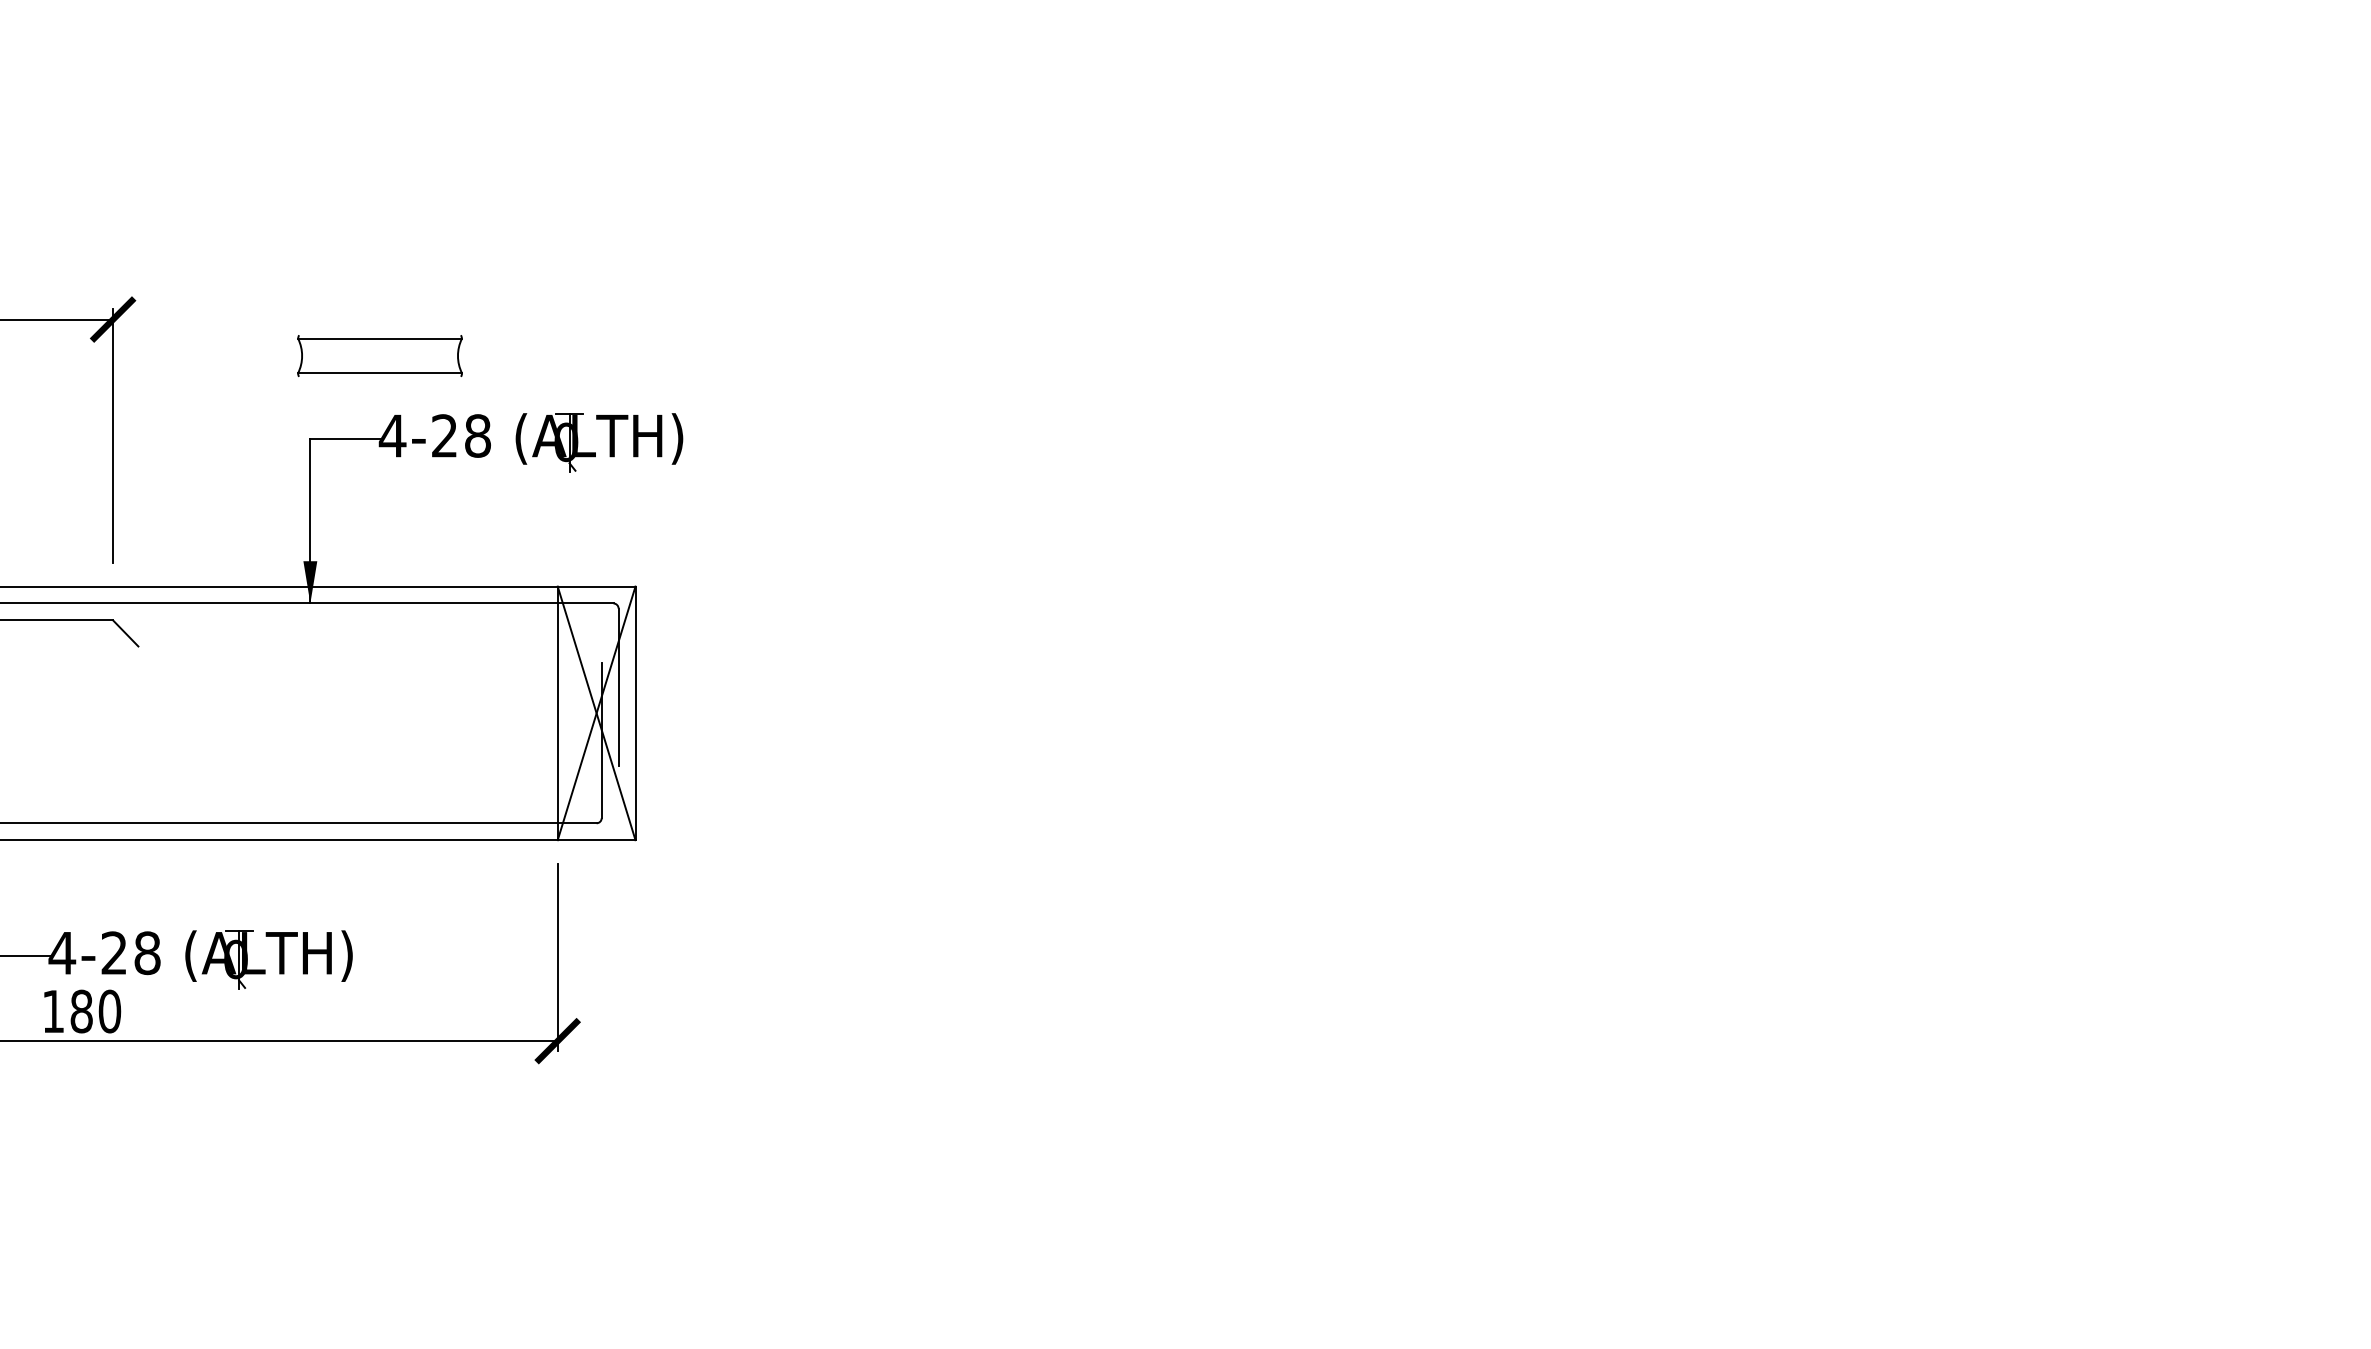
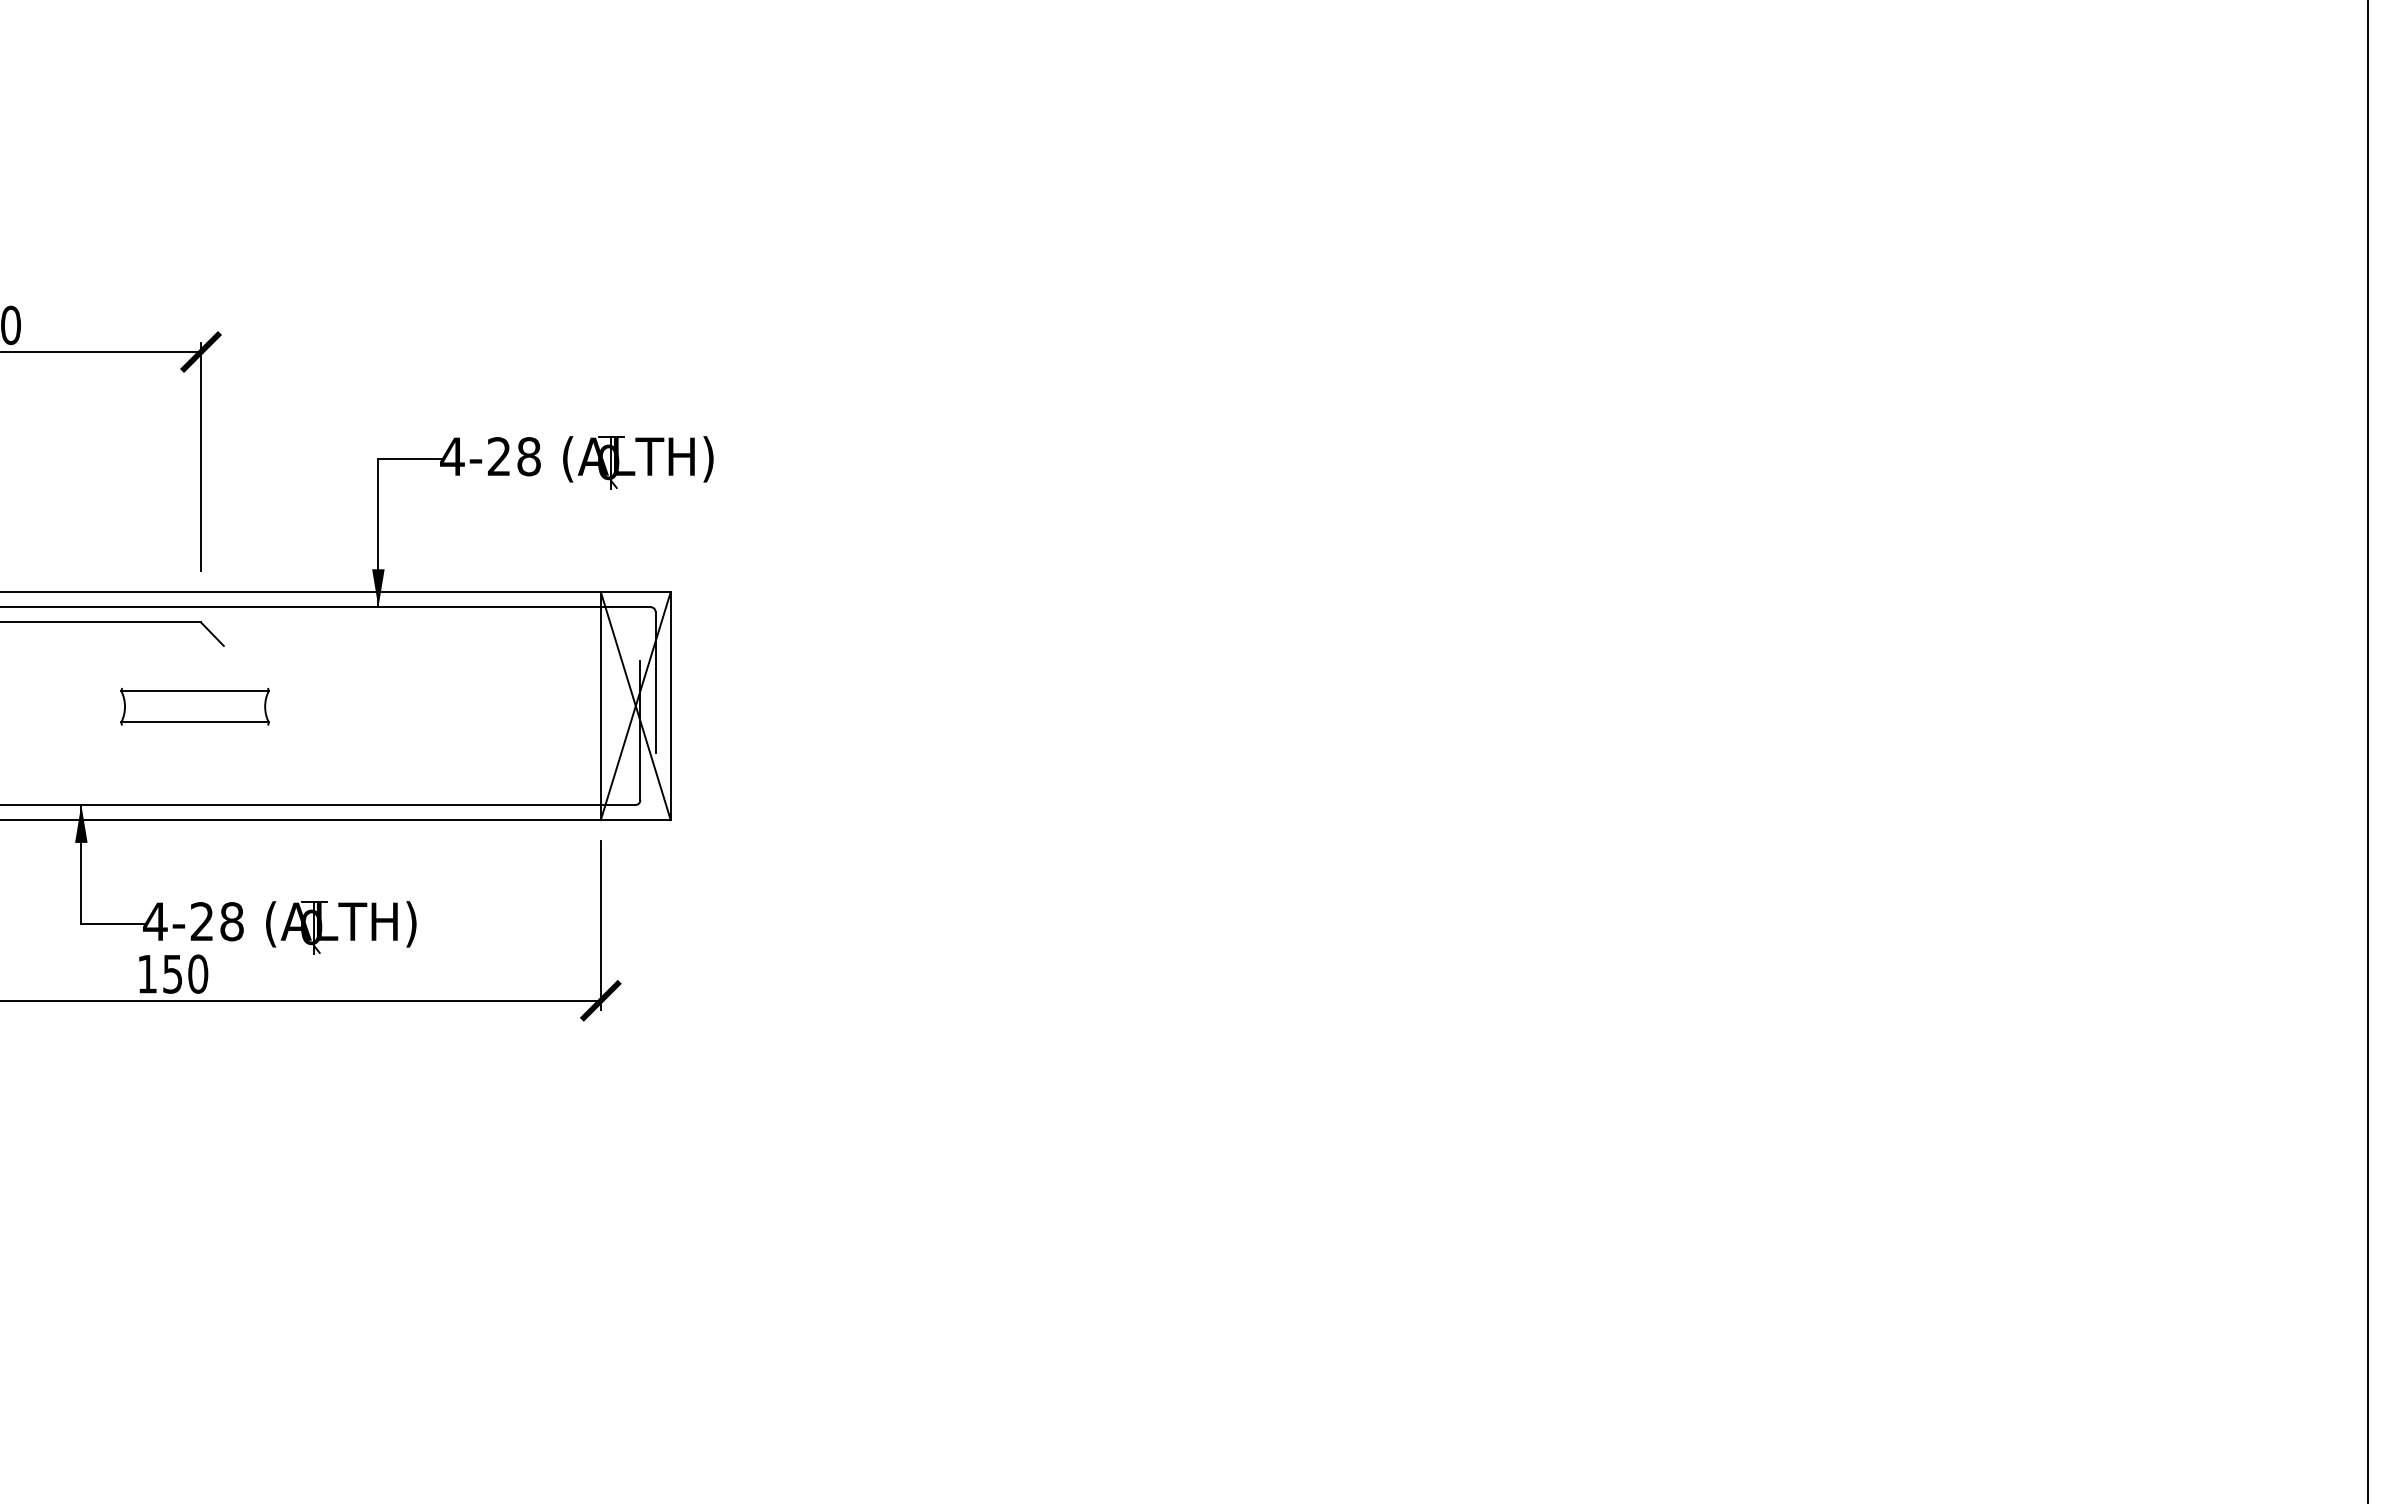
part: (379, 355) -> (194, 706), moved
text: (81, 1010) -> (172, 973), 180 -> 150

